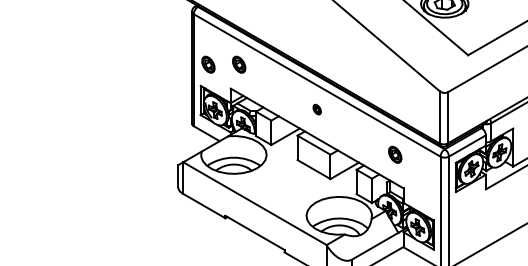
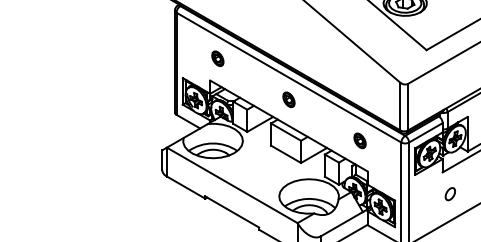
part: (208, 64) -> (189, 58), removed
part: (316, 109) -> (288, 99), size x1.67
part: (493, 213) -> (449, 194), added

